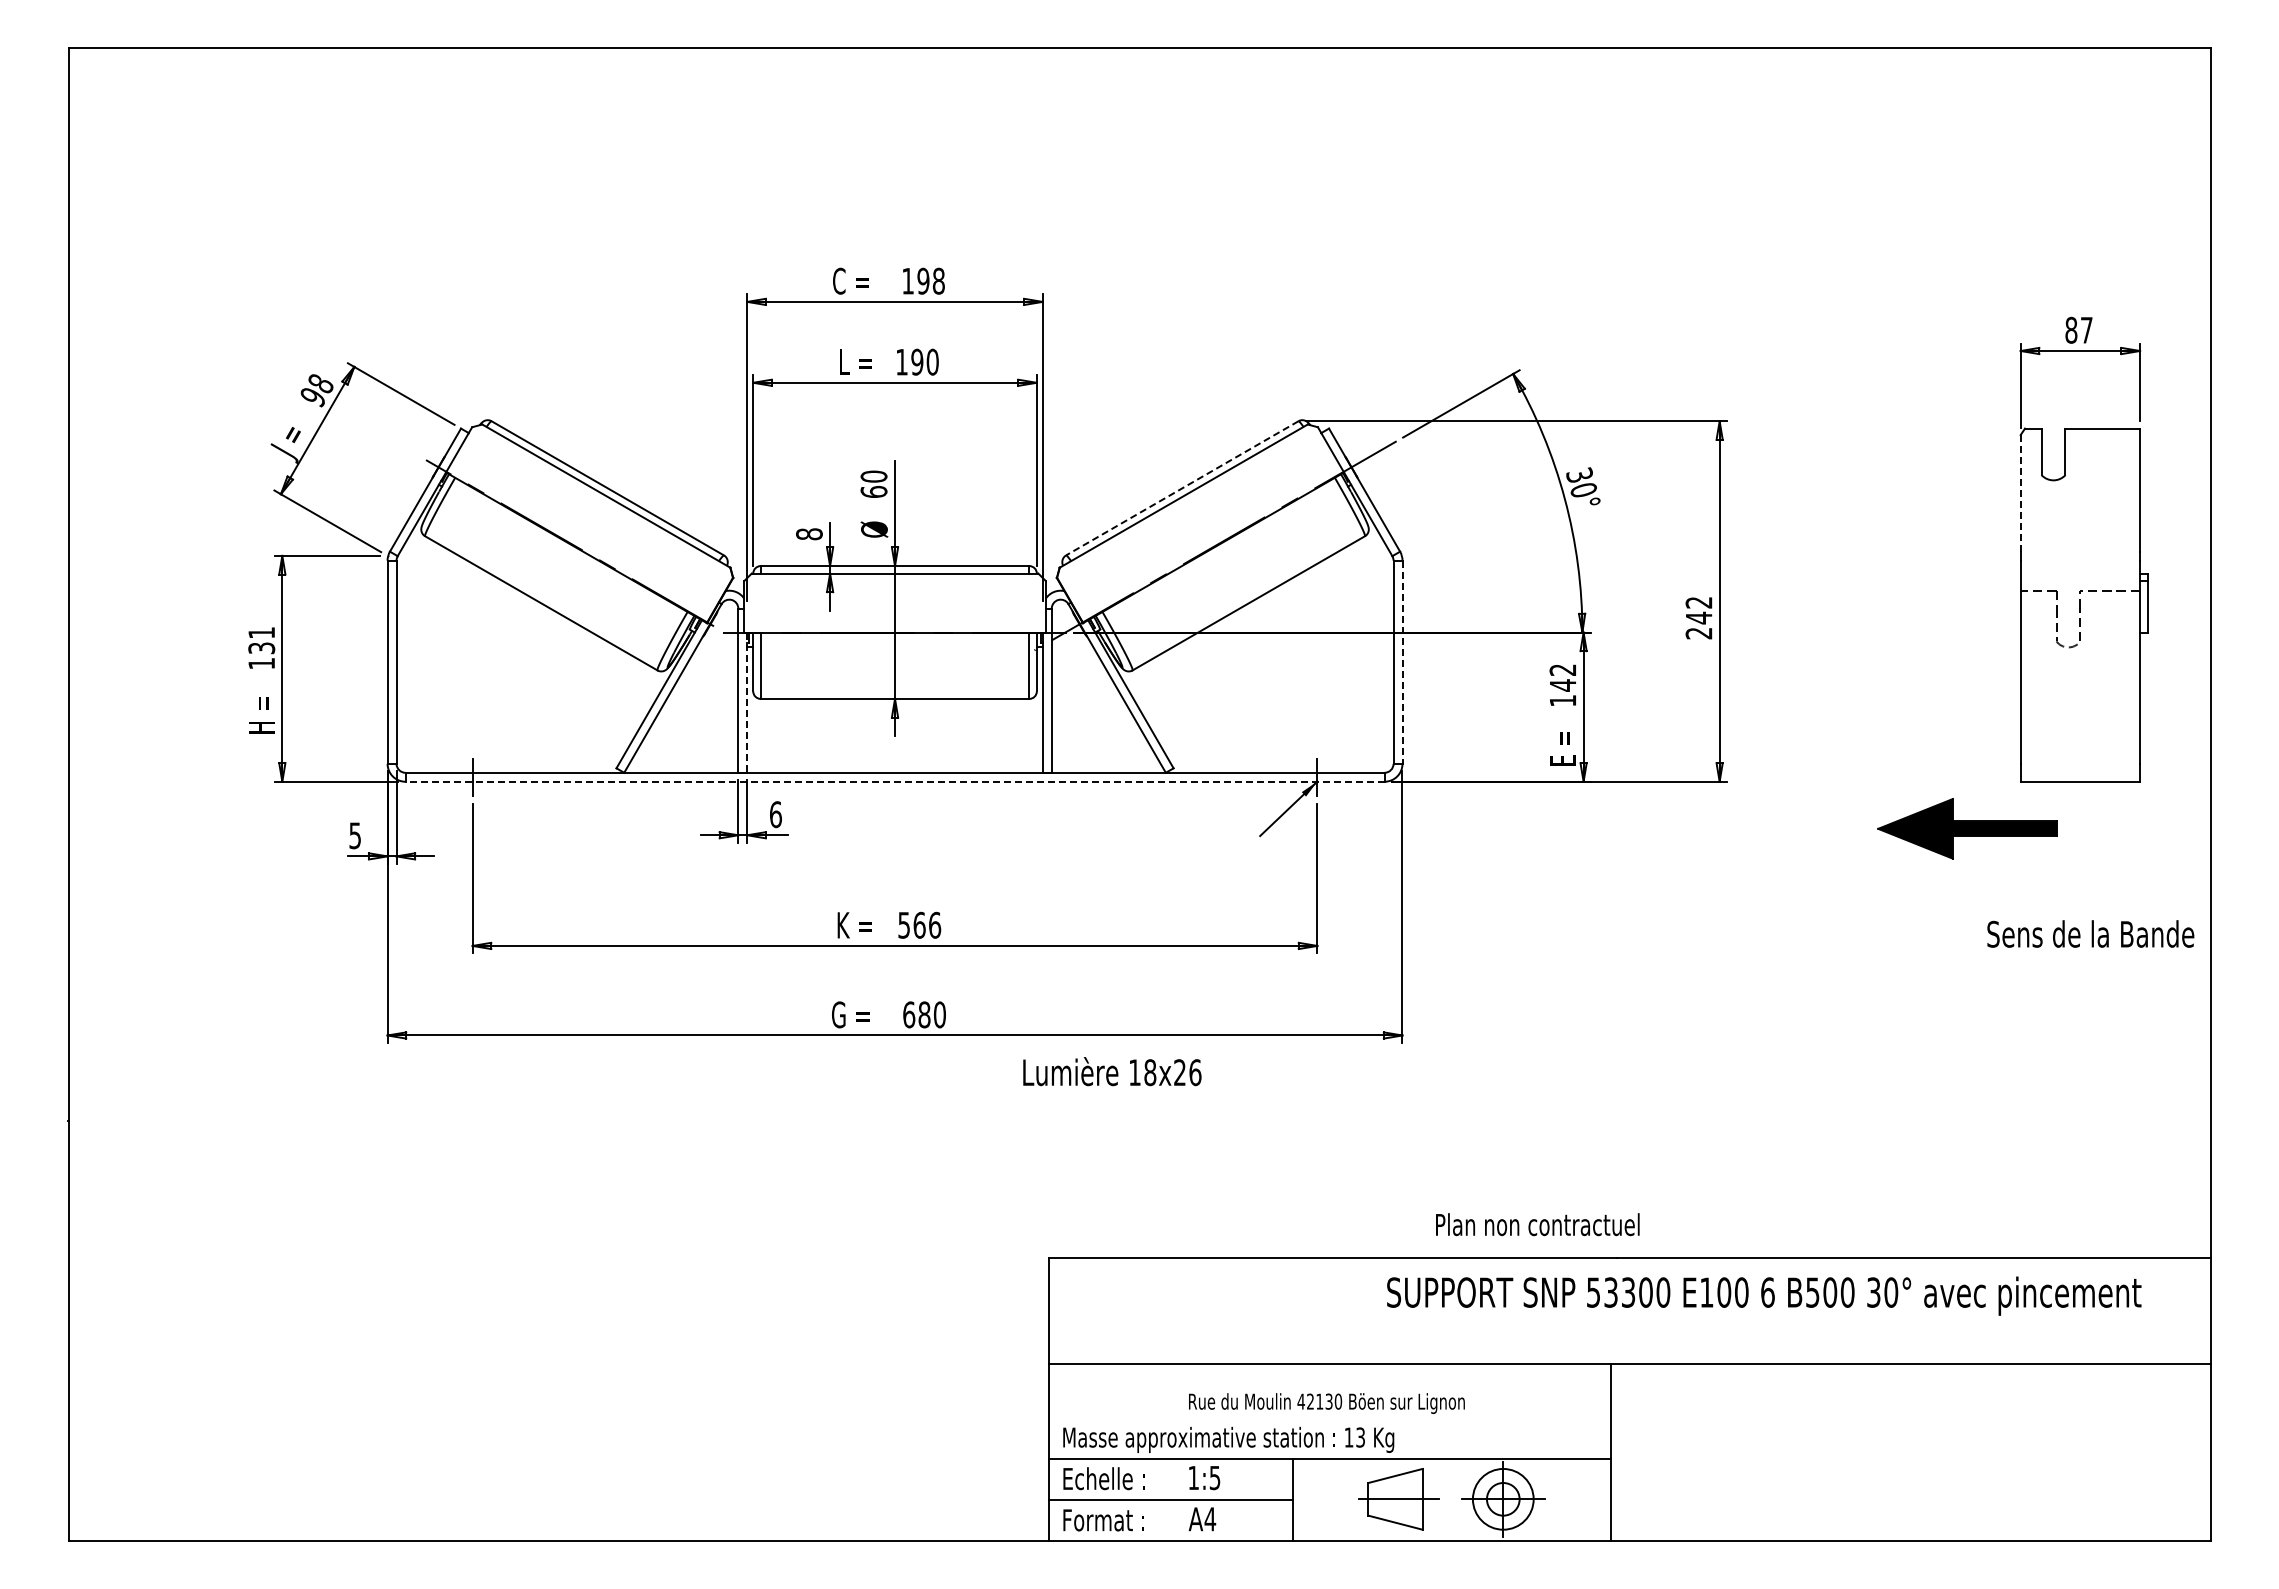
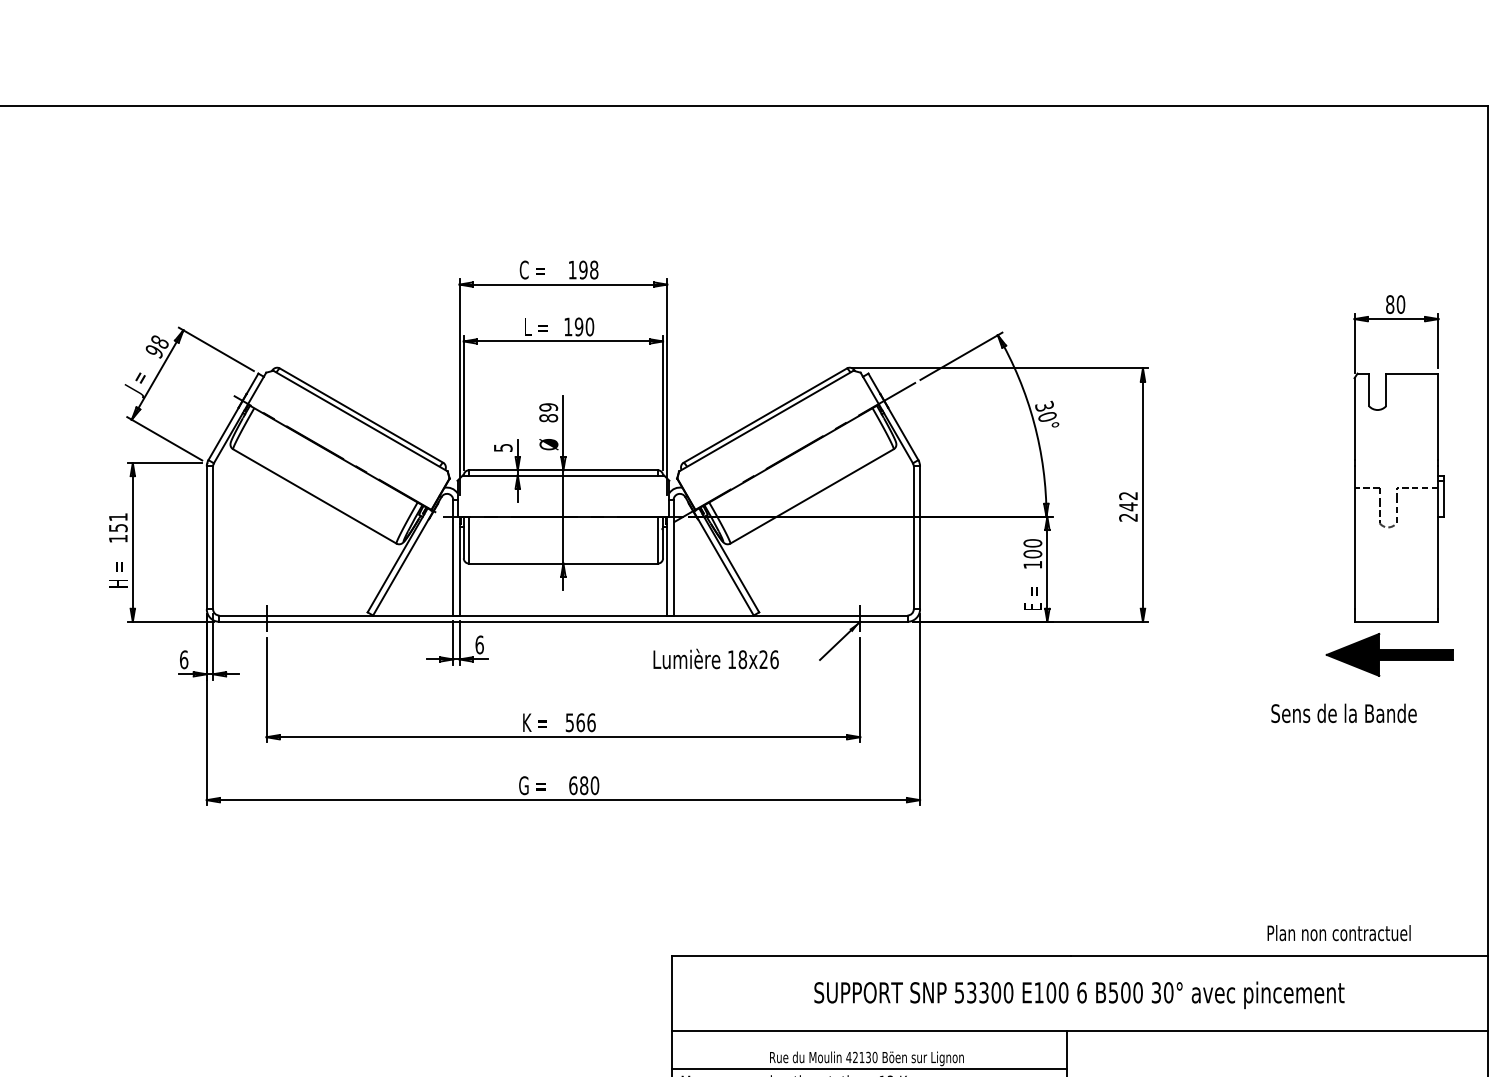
text: (2086, 329) -> (1400, 303), 87 -> 80
text: (873, 483) -> (548, 412), 60 -> 89
line: (1181, 488) -> (764, 415), dashed -> solid
line: (2020, 492) -> (1354, 418), dashed -> solid
text: (809, 534) -> (503, 448), 8 -> 5
text: (261, 647) -> (118, 527), 131 -> 151
line: (1402, 662) -> (920, 538), dashed -> solid
text: (1562, 677) -> (1032, 548), 142 -> 100
line: (747, 703) -> (459, 566), dashed -> solid
line: (895, 781) -> (563, 621), dashed -> solid
part: (1967, 828) -> (1389, 654), moved
text: (355, 835) -> (184, 659), 5 -> 6
text: (2090, 933) -> (1343, 713), moved
text: (1112, 1071) -> (716, 658), moved
text: (1537, 1224) -> (1338, 932), moved
text: (1764, 1295) -> (1079, 994), moved
line: (1330, 1418) -> (869, 1069), added

